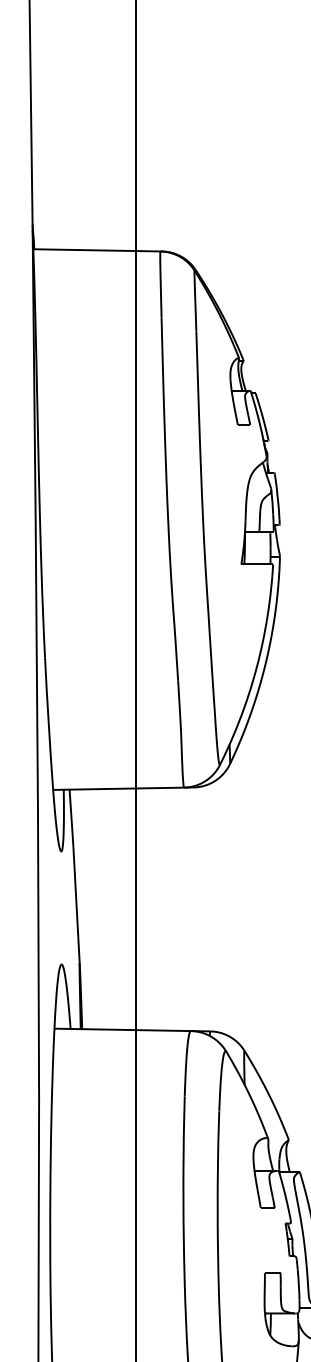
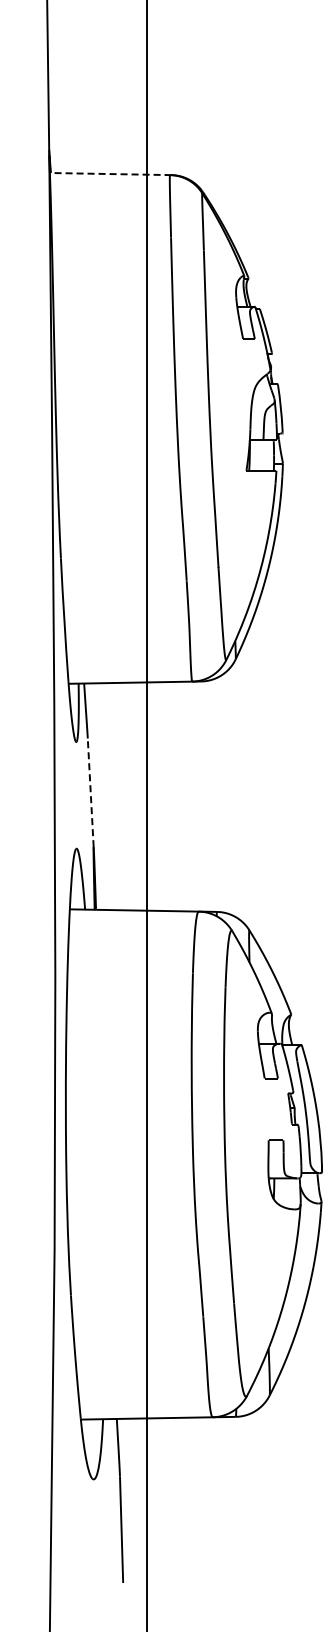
line: (97, 250) -> (110, 174), solid -> dashed
line: (76, 904) -> (90, 792), solid -> dashed

